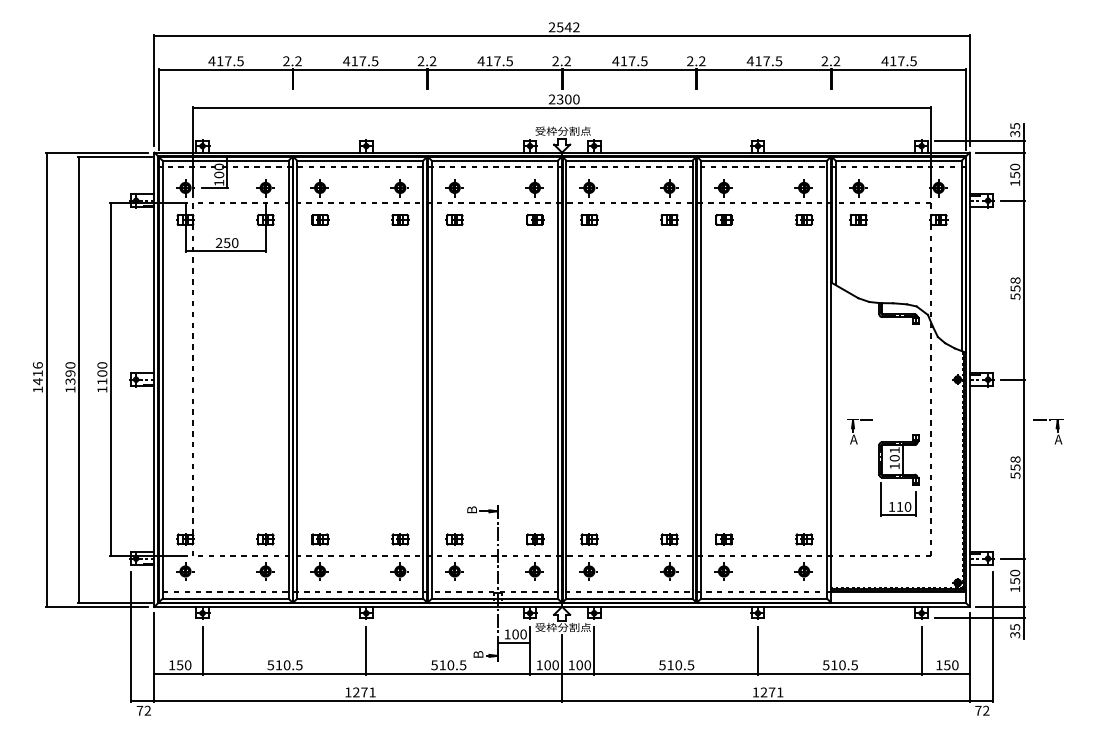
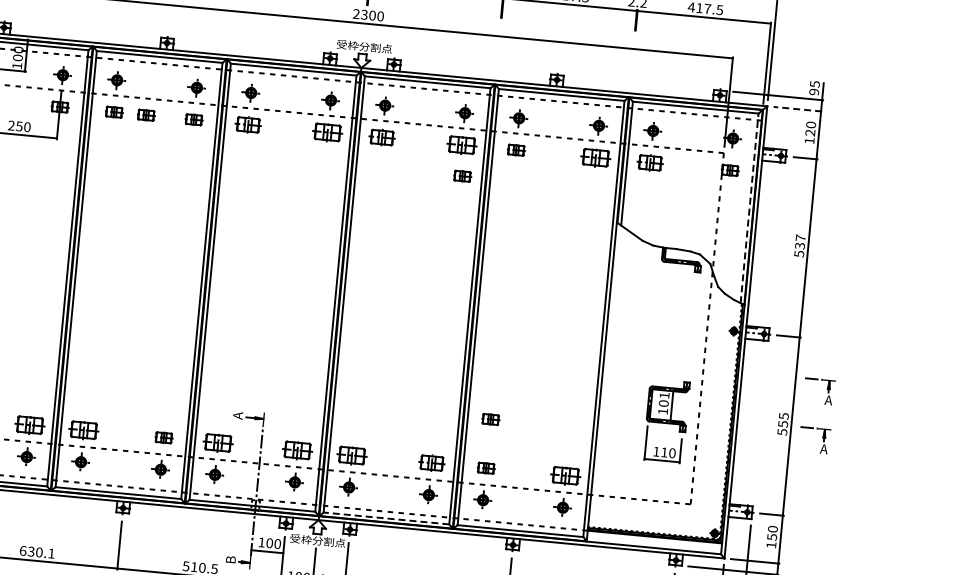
text: (1015, 133) -> (814, 91), 35 -> 95
line: (1000, 152) -> (797, 109), solid -> dashed
text: (1015, 174) -> (810, 132), 150 -> 120
part: (352, 219) -> (146, 114), added
part: (454, 219) -> (247, 124), size x1.4
part: (535, 219) -> (328, 132), size x1.6
part: (589, 219) -> (382, 137), size x1.4
part: (669, 219) -> (462, 144), size x1.6
part: (804, 219) -> (596, 157), size x1.6
part: (858, 219) -> (650, 162), size x1.4
part: (673, 250) -> (463, 175), added
line: (961, 255) -> (749, 207), solid -> dashed
text: (1015, 284) -> (800, 241), 558 -> 537
part: (859, 431) -> (631, 373), removed
text: (1015, 459) -> (783, 416), 558 -> 555
part: (1055, 477) -> (822, 437), added
part: (724, 490) -> (491, 419), added
text: (471, 510) -> (237, 415), B -> A
part: (265, 539) -> (29, 425), size x1.6
part: (320, 539) -> (84, 430), size x1.6
part: (454, 539) -> (217, 442), size x1.6
part: (535, 539) -> (298, 450), size x1.6
part: (589, 539) -> (352, 455), size x1.6
part: (669, 539) -> (431, 463), size x1.4
part: (804, 539) -> (566, 475), size x1.6
line: (628, 598) -> (385, 518), solid -> dashed
text: (284, 665) -> (36, 552), 510.5 -> 630.1

